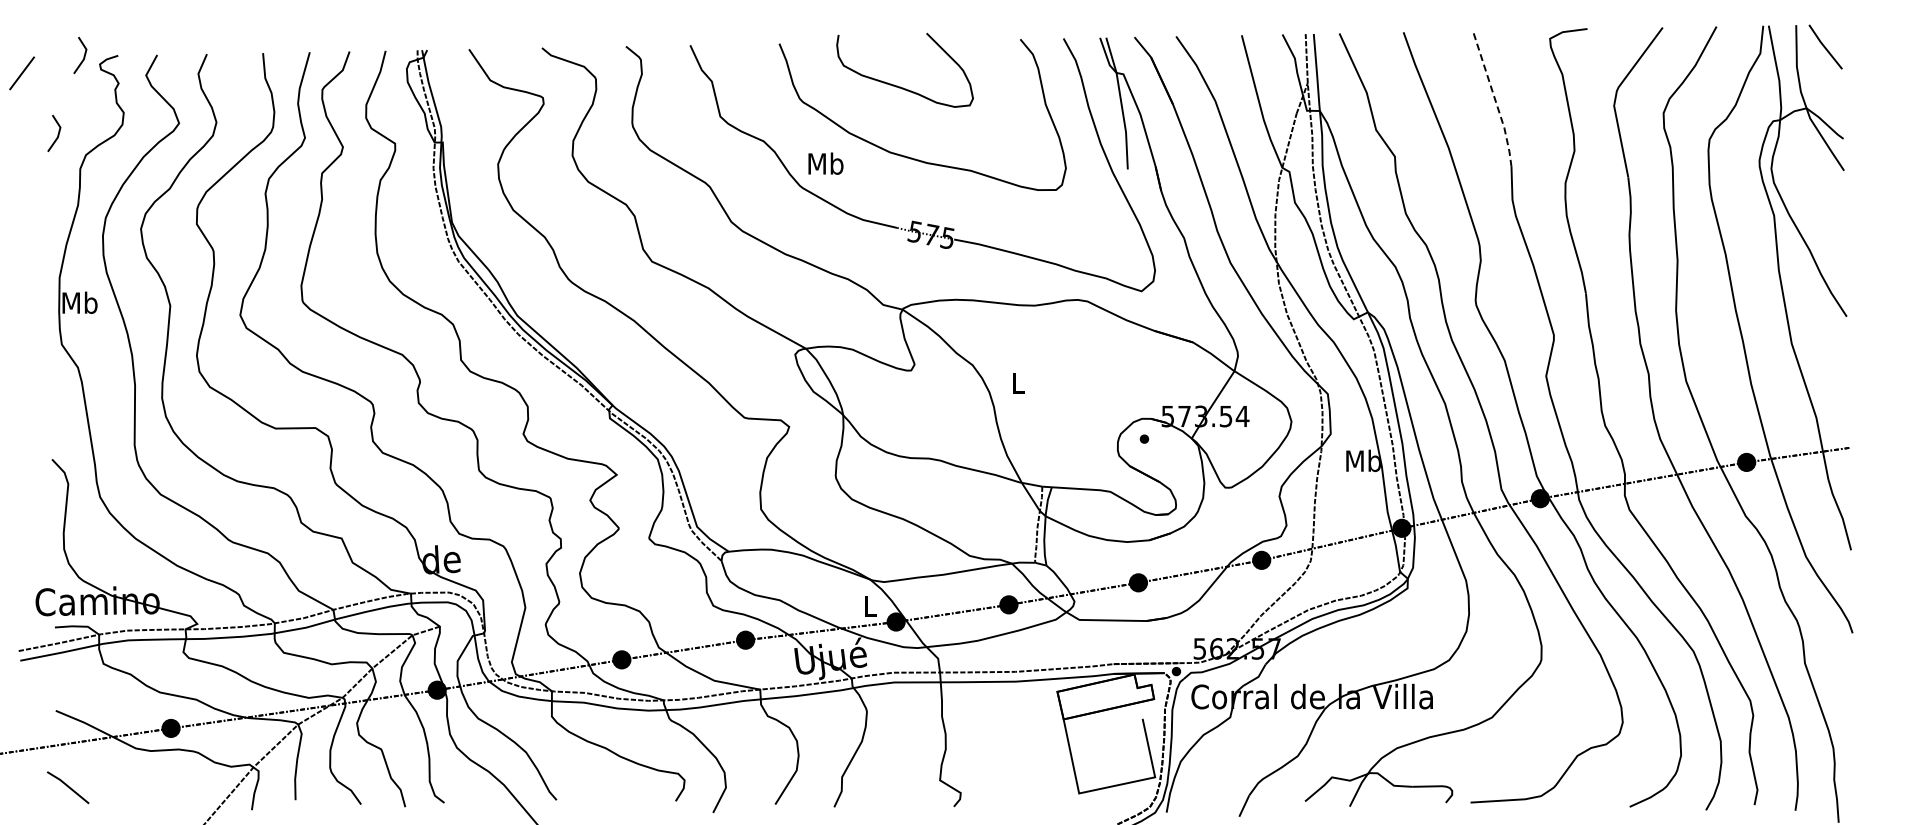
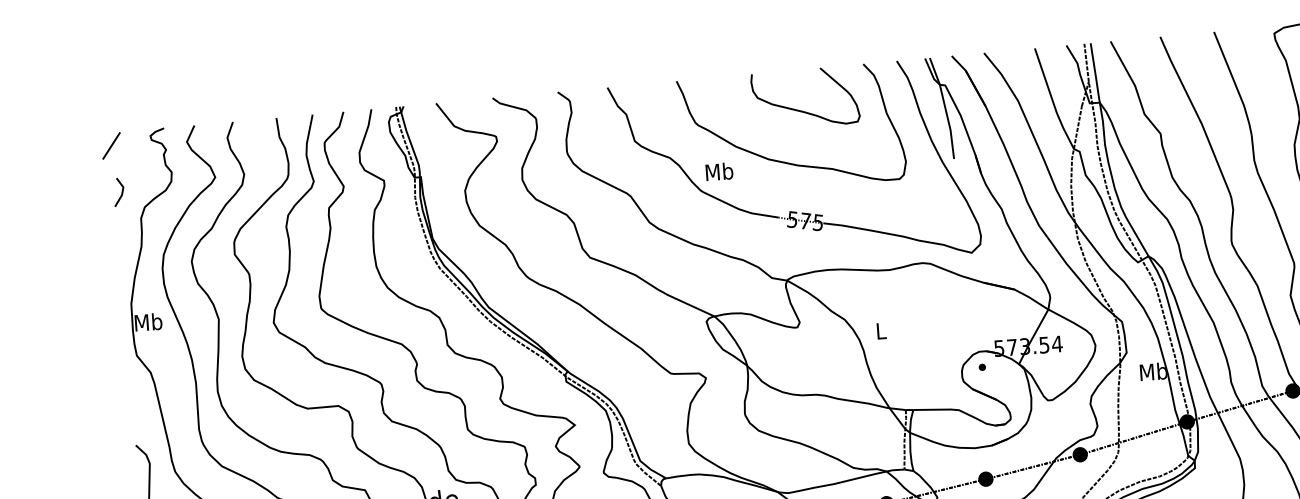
line: (83, 56) -> (137, 130), removed
line: (22, 73) -> (111, 146), moved
curve: (897, 85) -> (800, 110), moved
line: (1495, 99) -> (1235, 83), dashed -> solid

